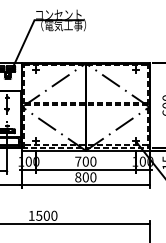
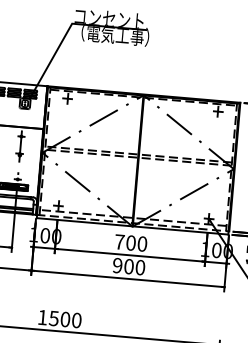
text: (78, 177) -> (118, 265), 800 -> 900

